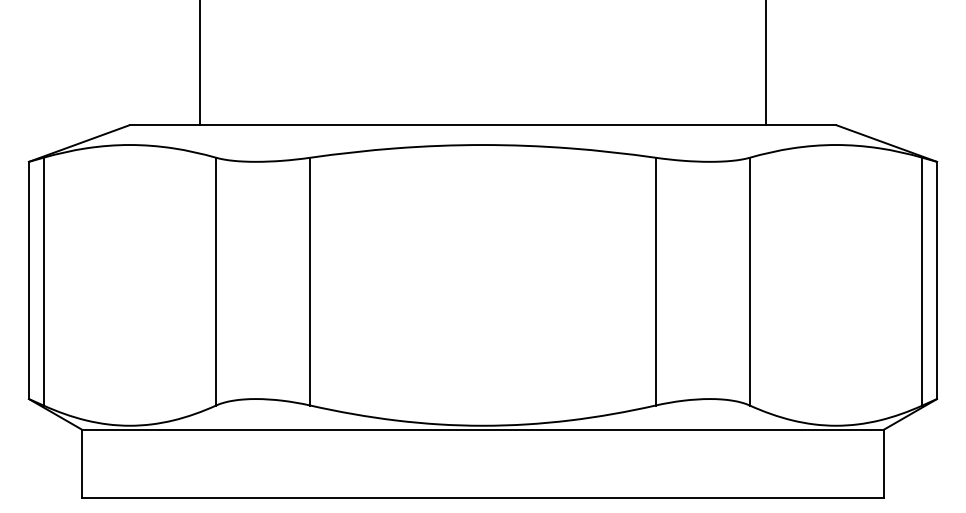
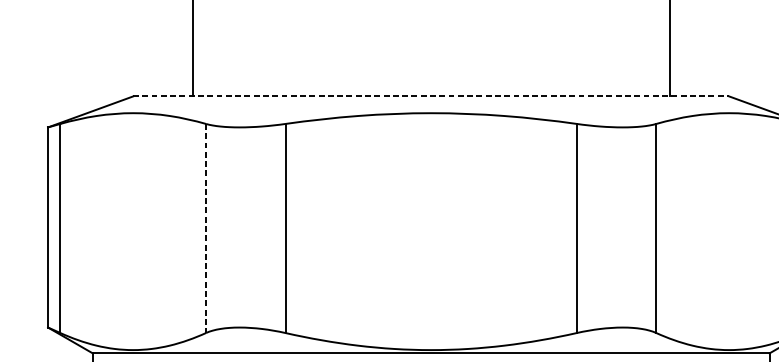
line: (483, 125) -> (431, 96), solid -> dashed
line: (216, 281) -> (206, 228), solid -> dashed

